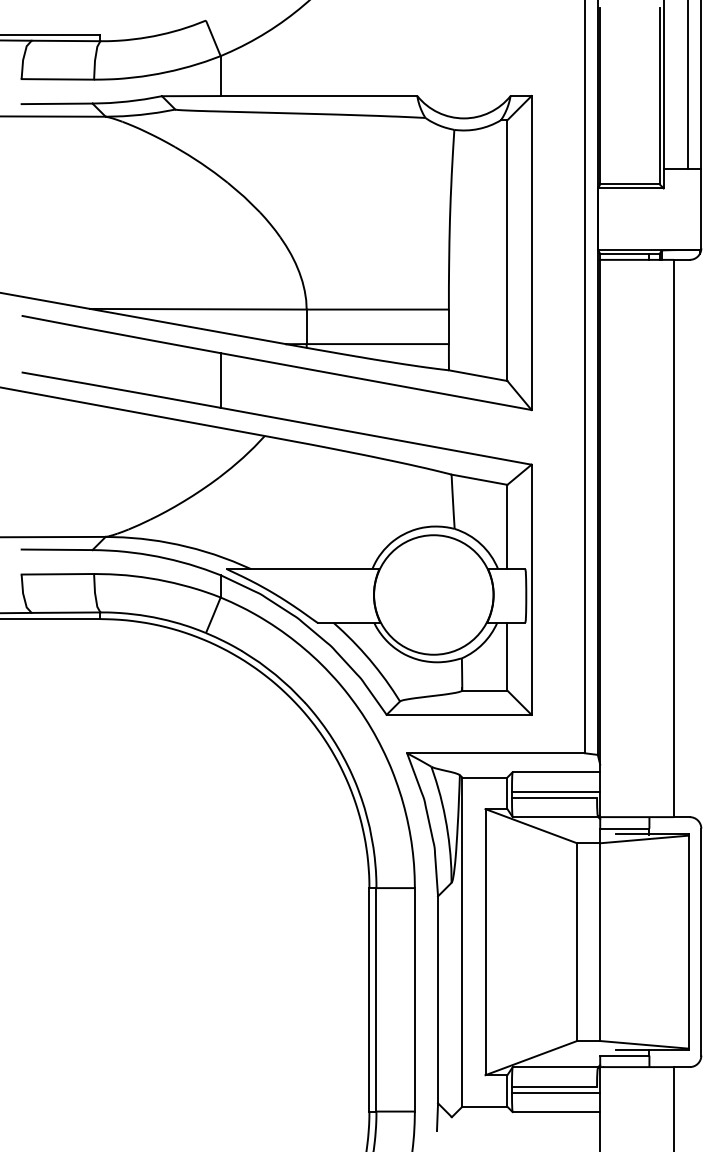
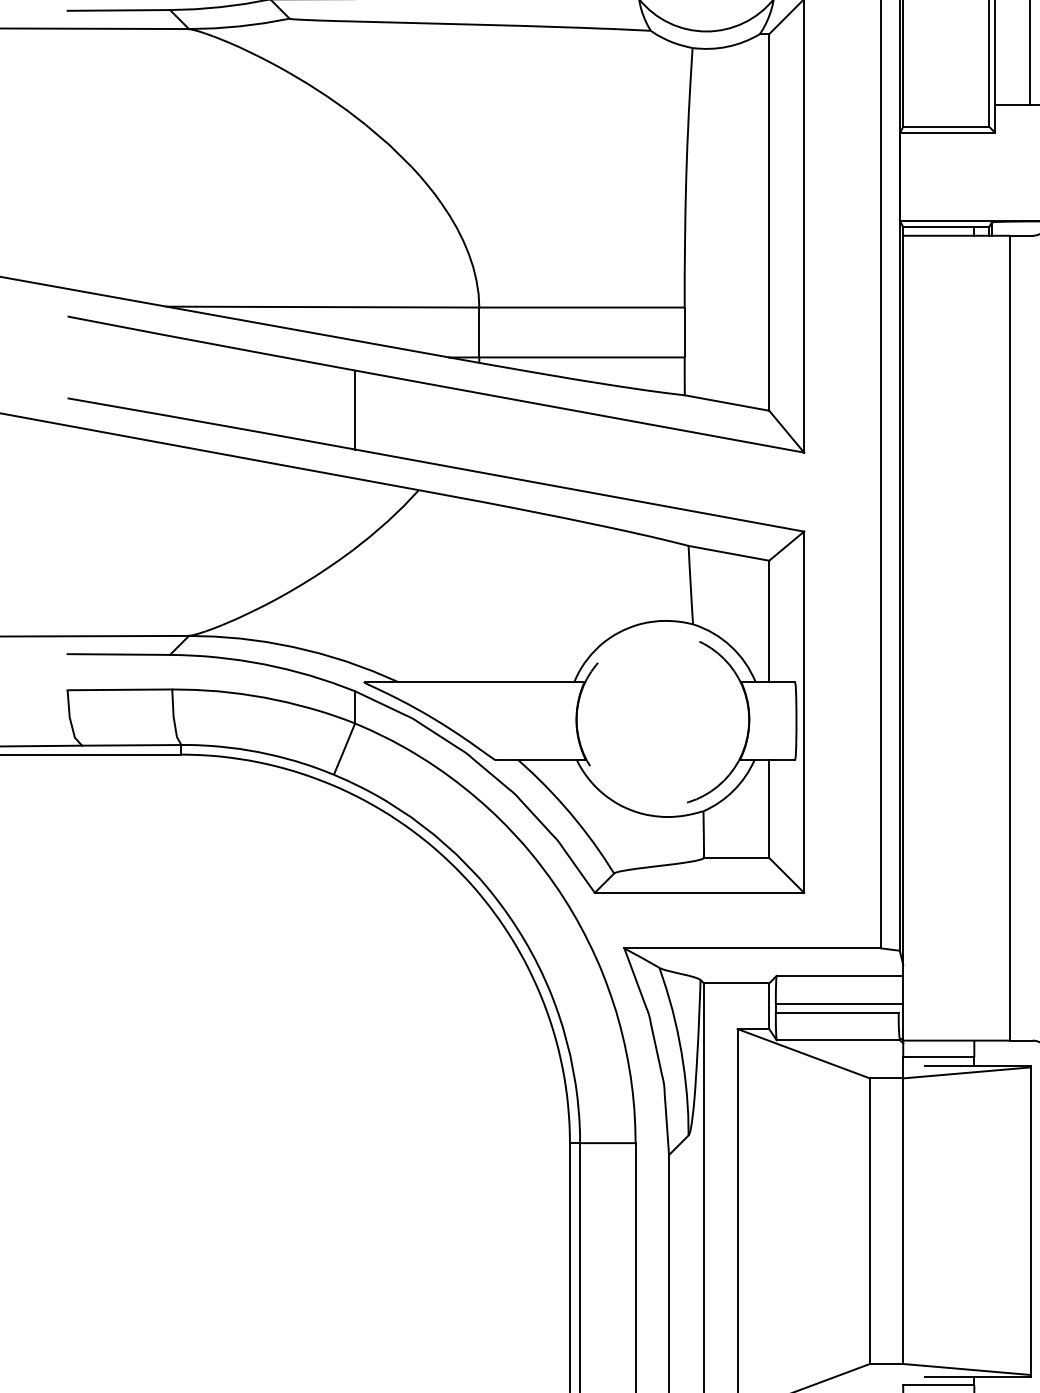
circle: (433, 594) -> (662, 719), solid -> dashed

